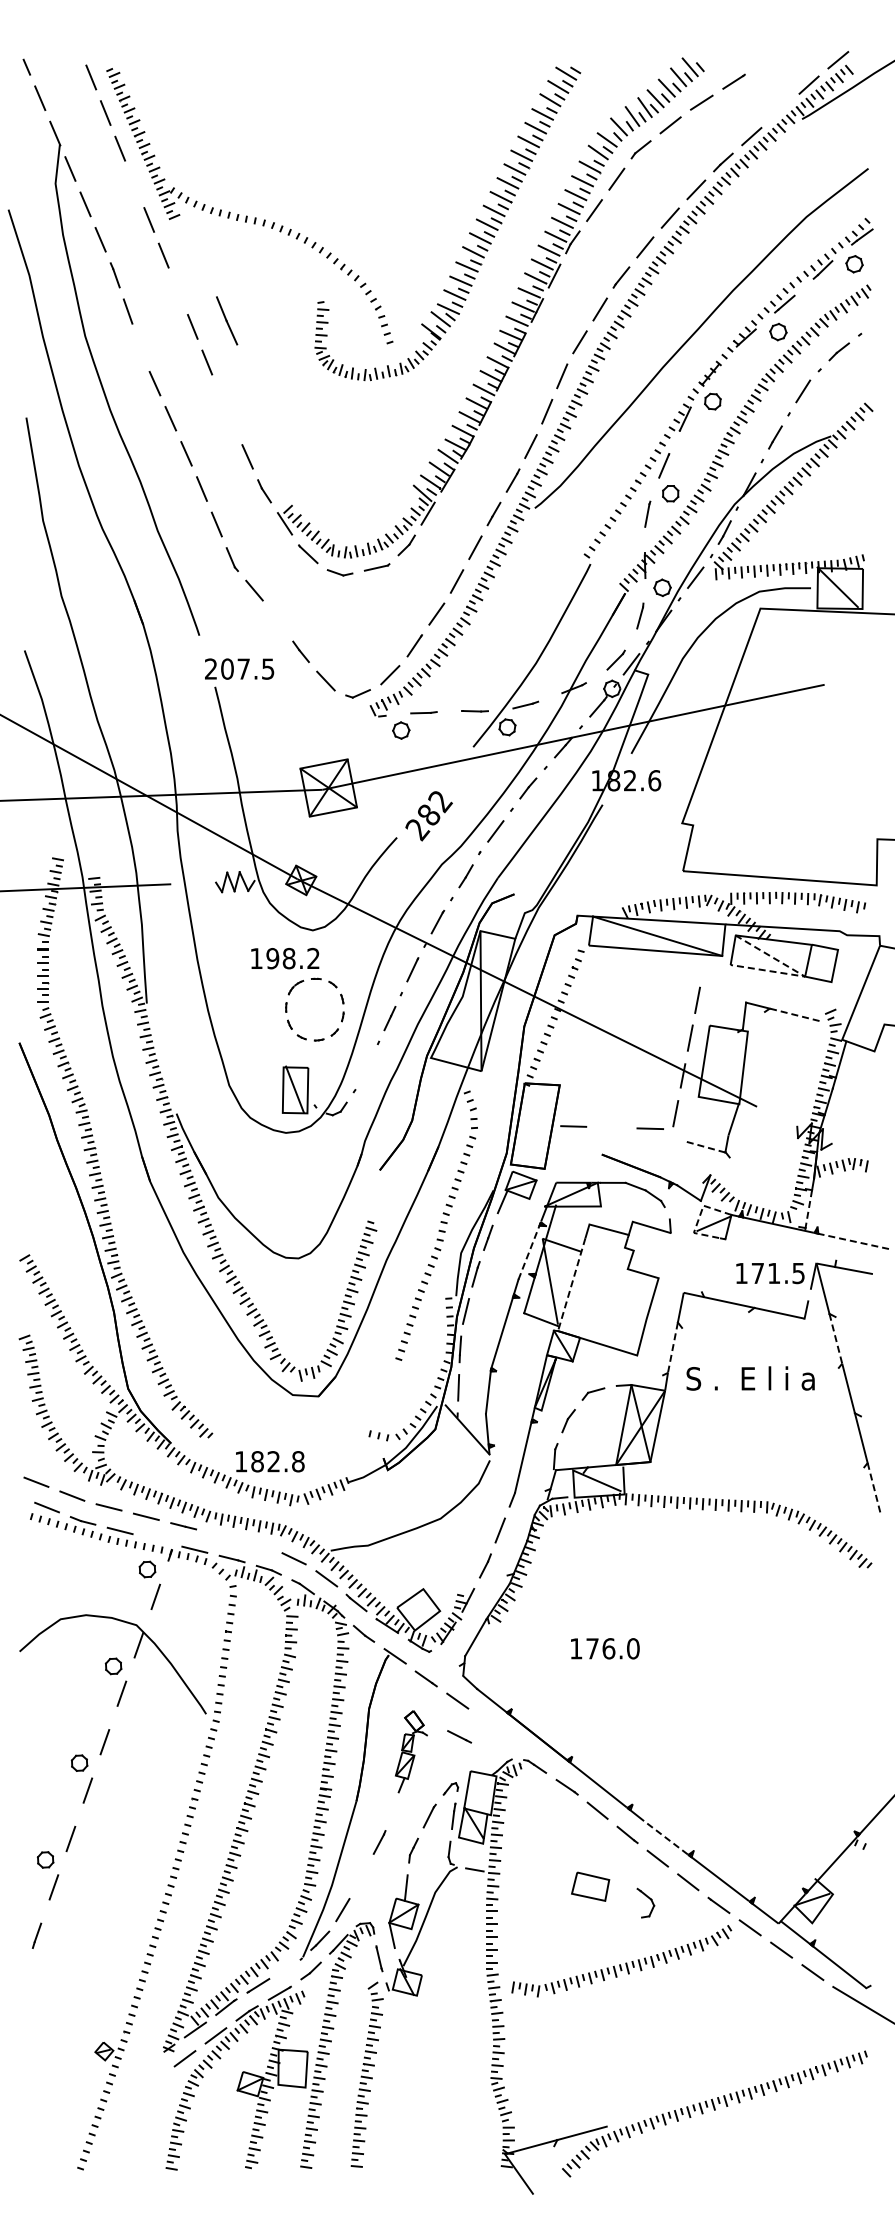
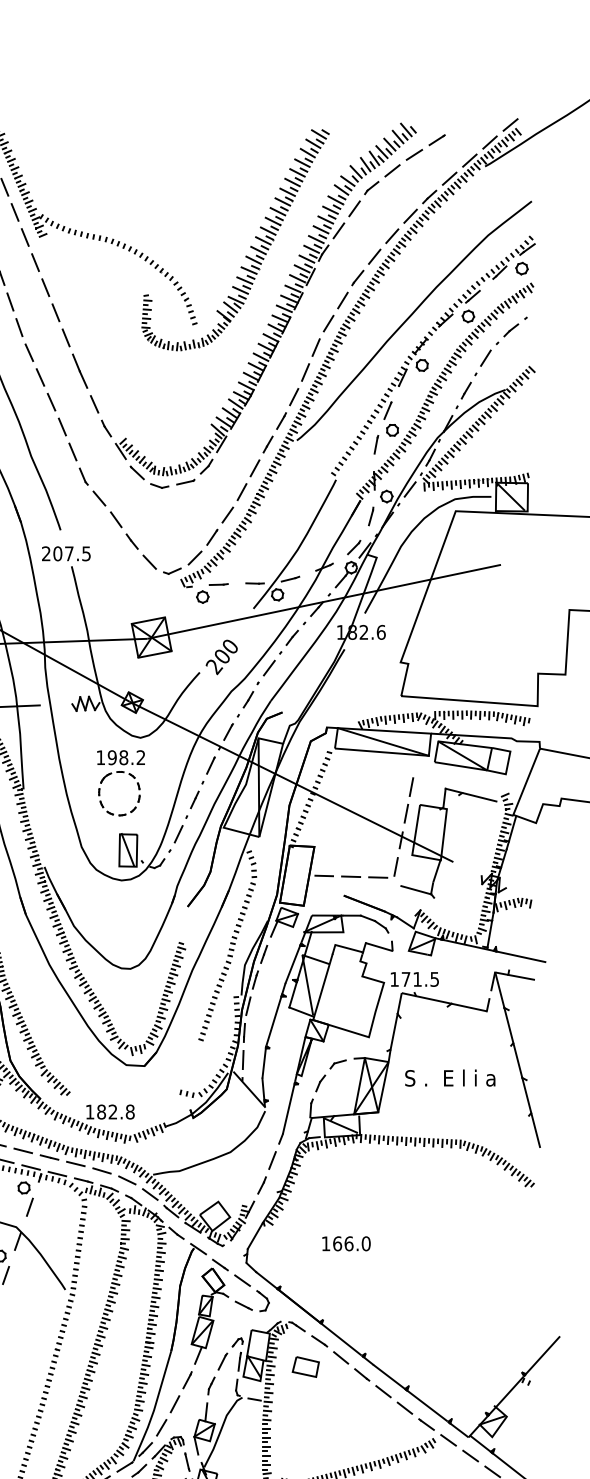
line: (779, 110) -> (469, 160), added
line: (134, 184) -> (14, 212), added
line: (178, 291) -> (45, 287), added
line: (227, 320) -> (80, 370), moved
line: (140, 347) -> (19, 327), added
line: (277, 620) -> (115, 519), added
text: (239, 668) -> (66, 553), moved
text: (435, 808) -> (226, 651), 282 -> 200
line: (802, 975) -> (485, 769), dashed -> solid
part: (287, 1009) -> (100, 793), moved
line: (793, 1014) -> (479, 797), dashed -> solid
line: (366, 1066) -> (178, 833), added
line: (611, 1127) -> (350, 876), added
line: (704, 1146) -> (416, 890), dashed -> solid
line: (808, 1209) -> (489, 934), dashed -> solid
line: (699, 1217) -> (412, 940), dashed -> solid
line: (849, 1240) -> (518, 956), dashed -> solid
line: (530, 1249) -> (293, 962), dashed -> solid
text: (770, 1273) -> (414, 979), moved
line: (571, 1285) -> (322, 987), dashed -> solid
line: (835, 1338) -> (508, 1025), dashed -> solid
line: (672, 1347) -> (393, 1031), dashed -> solid
text: (750, 1378) -> (450, 1078), moved
line: (873, 1486) -> (535, 1129), dashed -> solid
line: (220, 1535) -> (75, 1164), added
line: (157, 1540) -> (31, 1167), added
line: (258, 1544) -> (102, 1170), added
text: (592, 1648) -> (337, 1243), 176.0 -> 166.0
part: (411, 1751) -> (210, 1316), size x1.67
line: (665, 1837) -> (388, 1376), dashed -> solid
line: (361, 1876) -> (174, 1404), added
part: (590, 1886) -> (305, 1366), moved
part: (645, 1902) -> (262, 1300), moved
line: (290, 1965) -> (124, 1466), added

